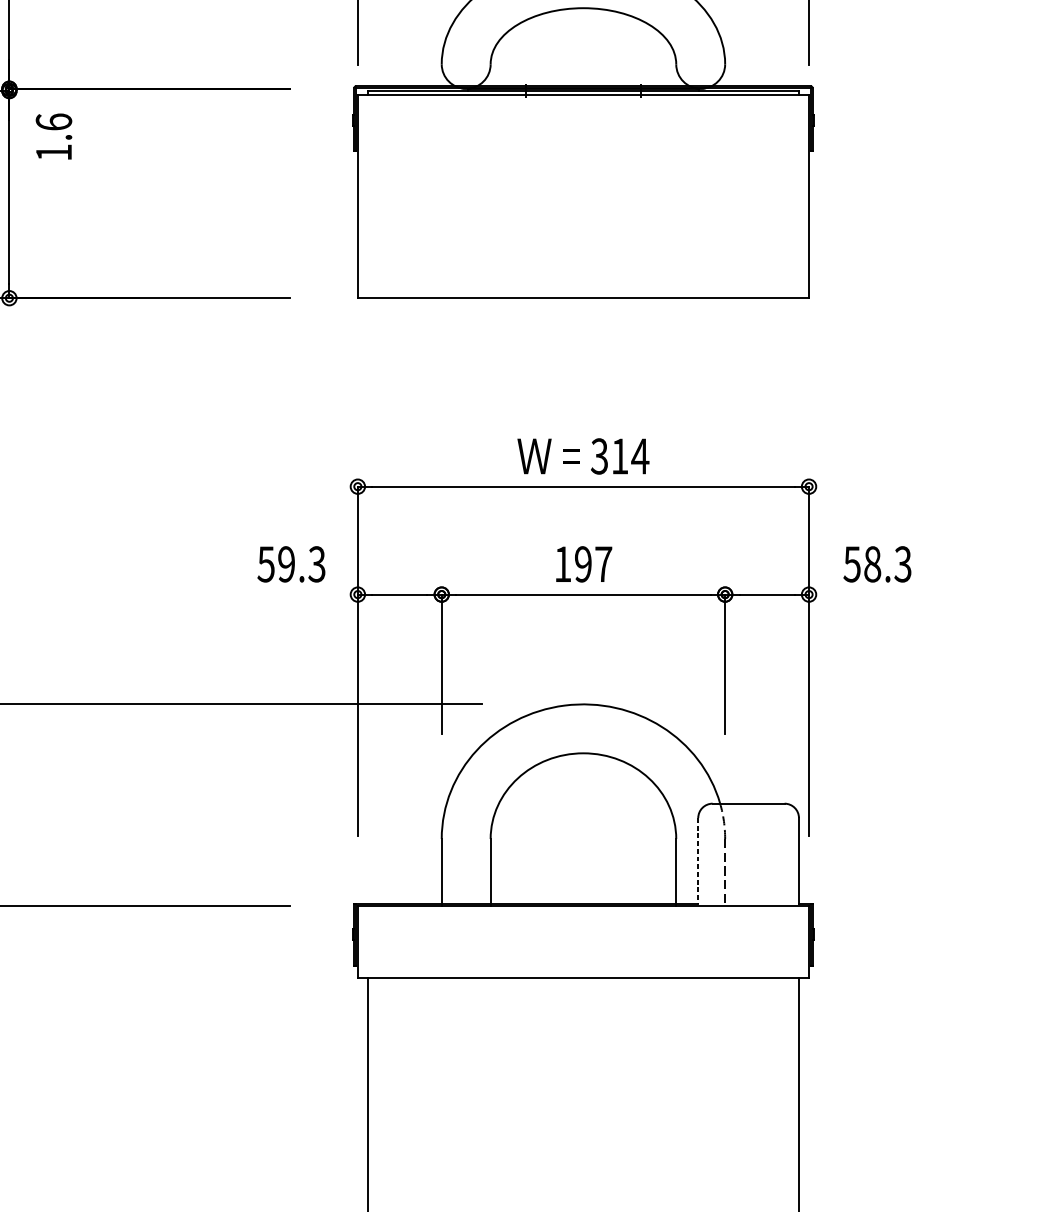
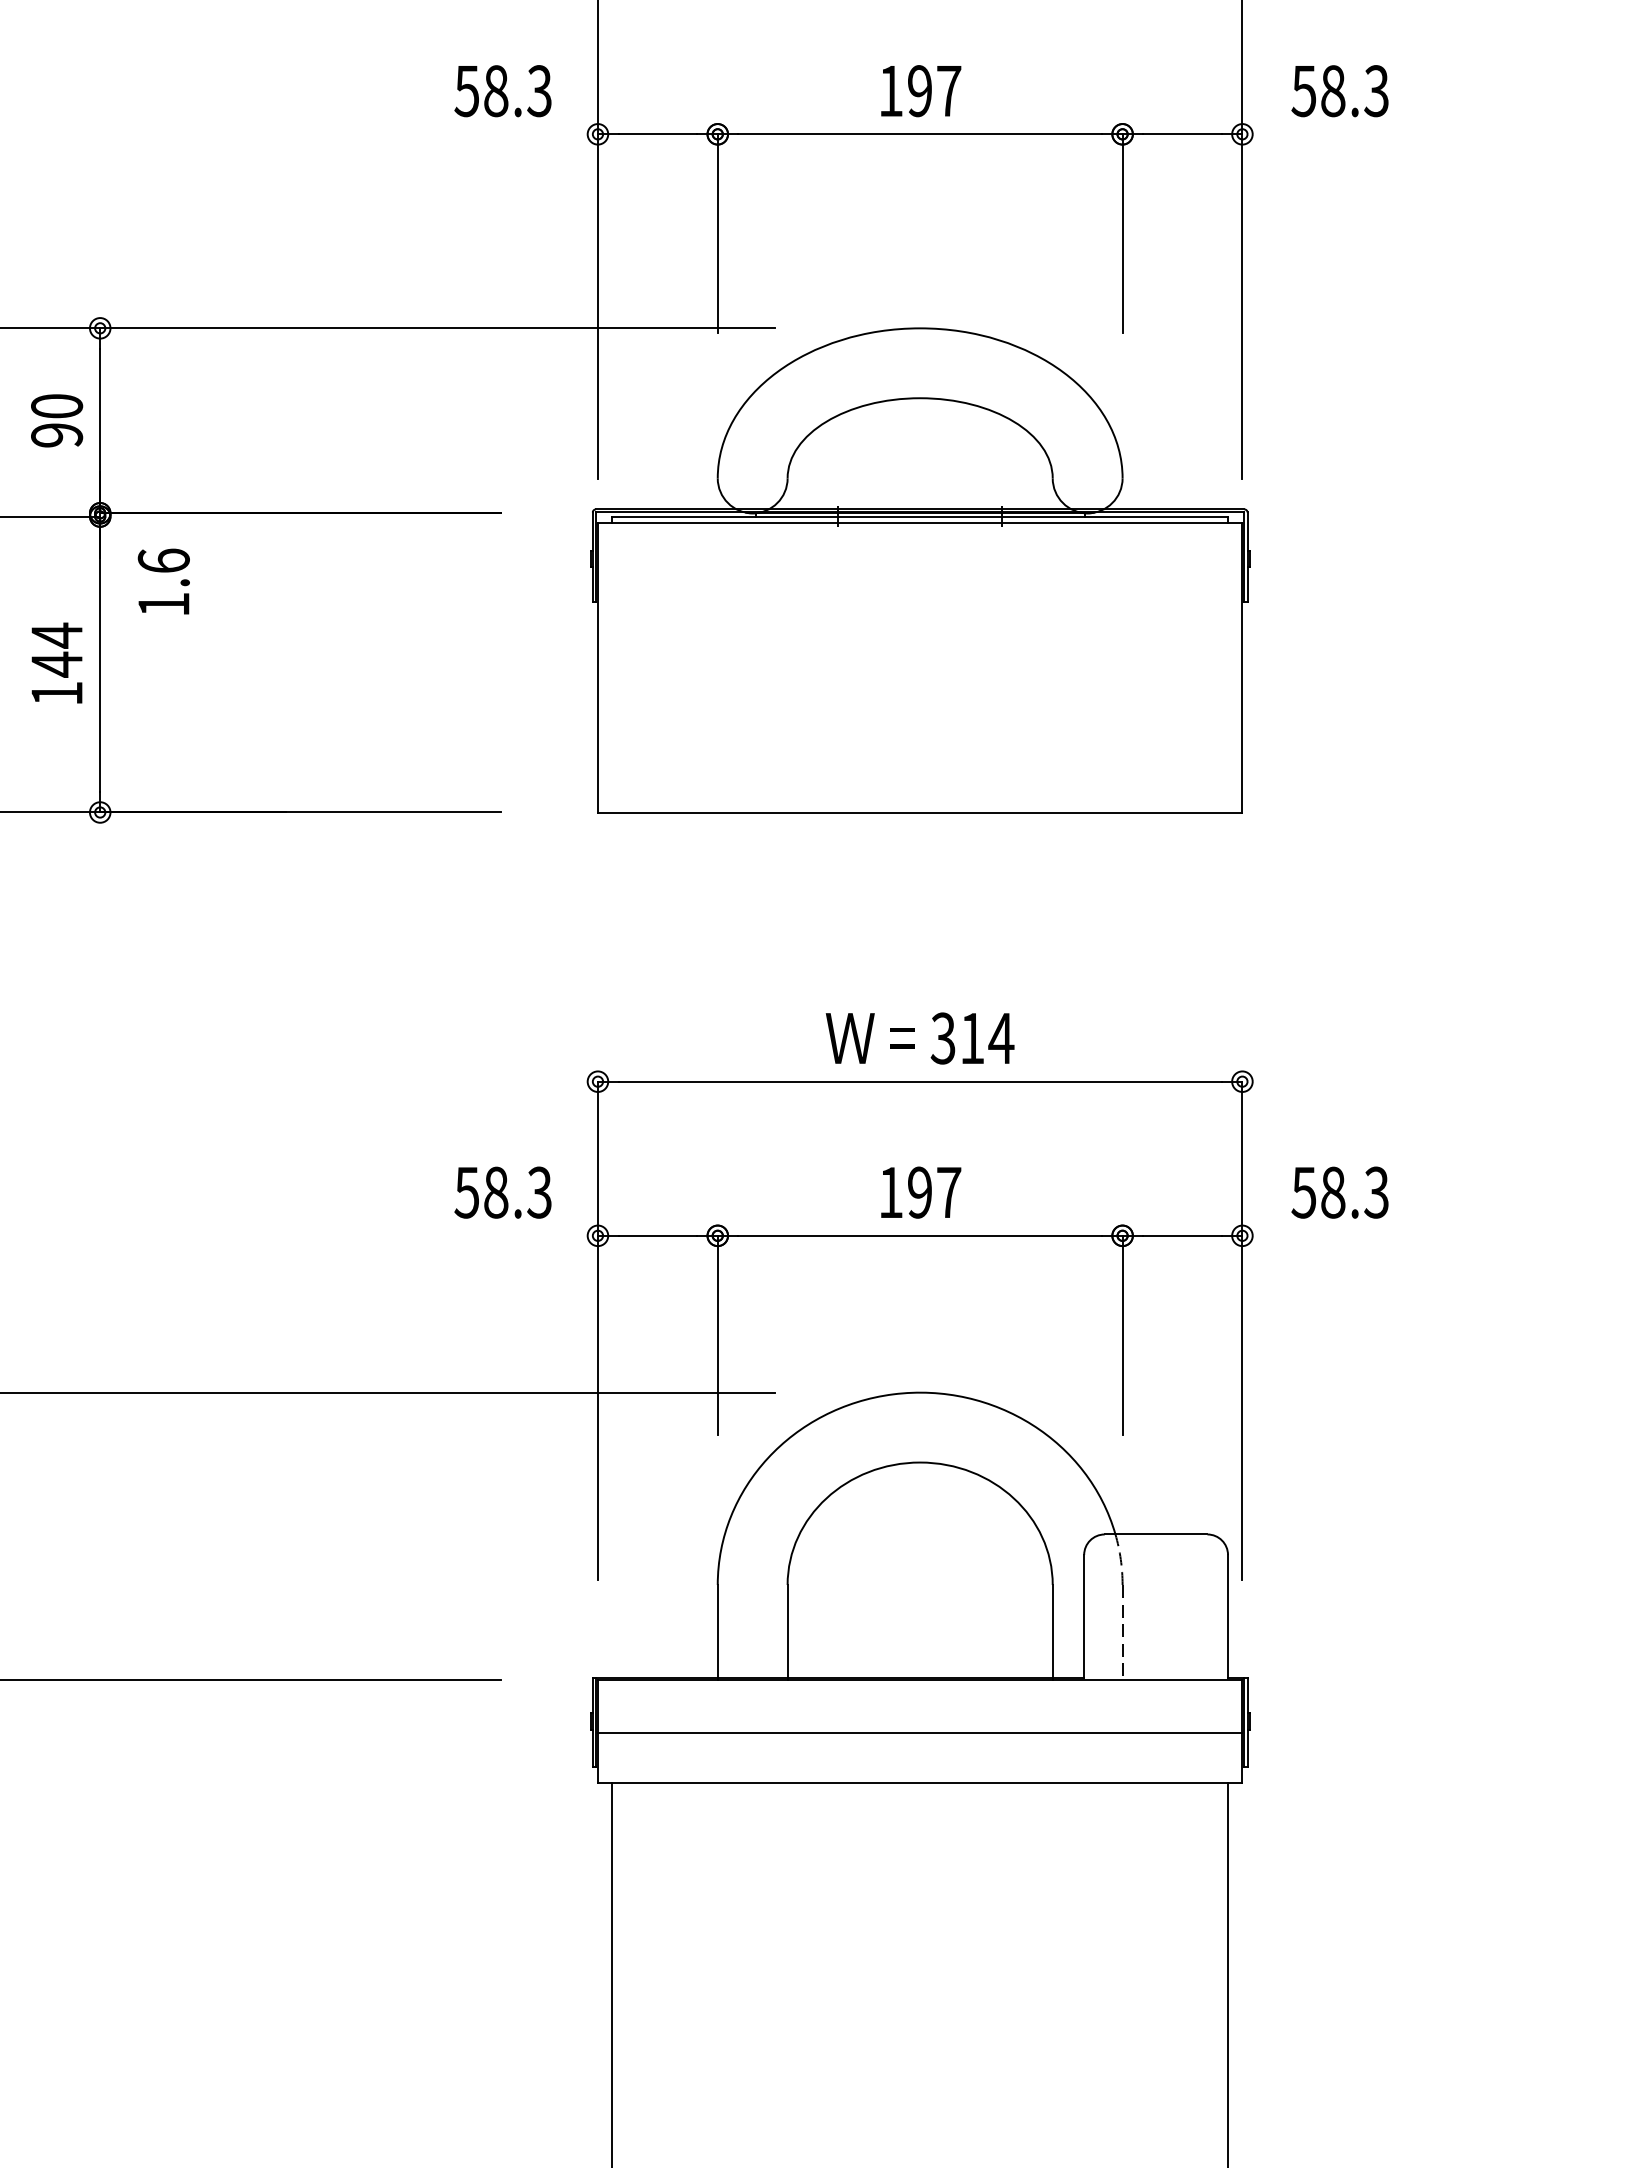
text: (286, 564) -> (496, 1192), 59.3 -> 58.3
line: (698, 861) -> (1084, 1616), dashed -> solid
line: (582, 942) -> (919, 1732), added

